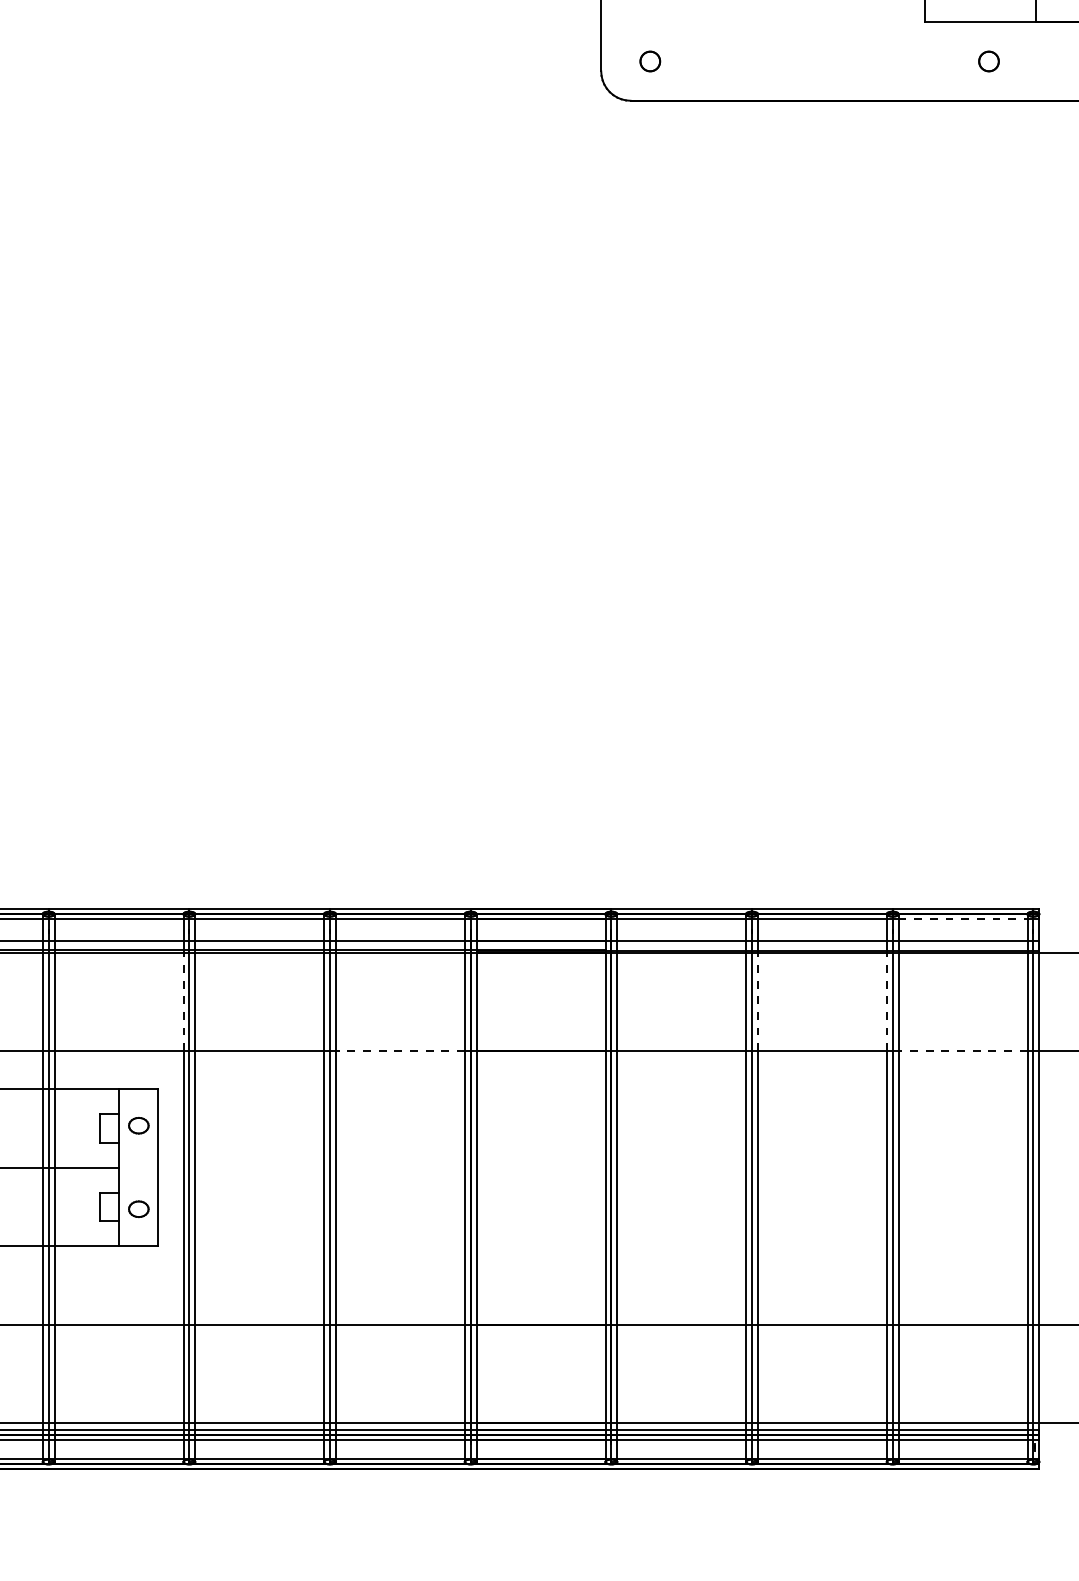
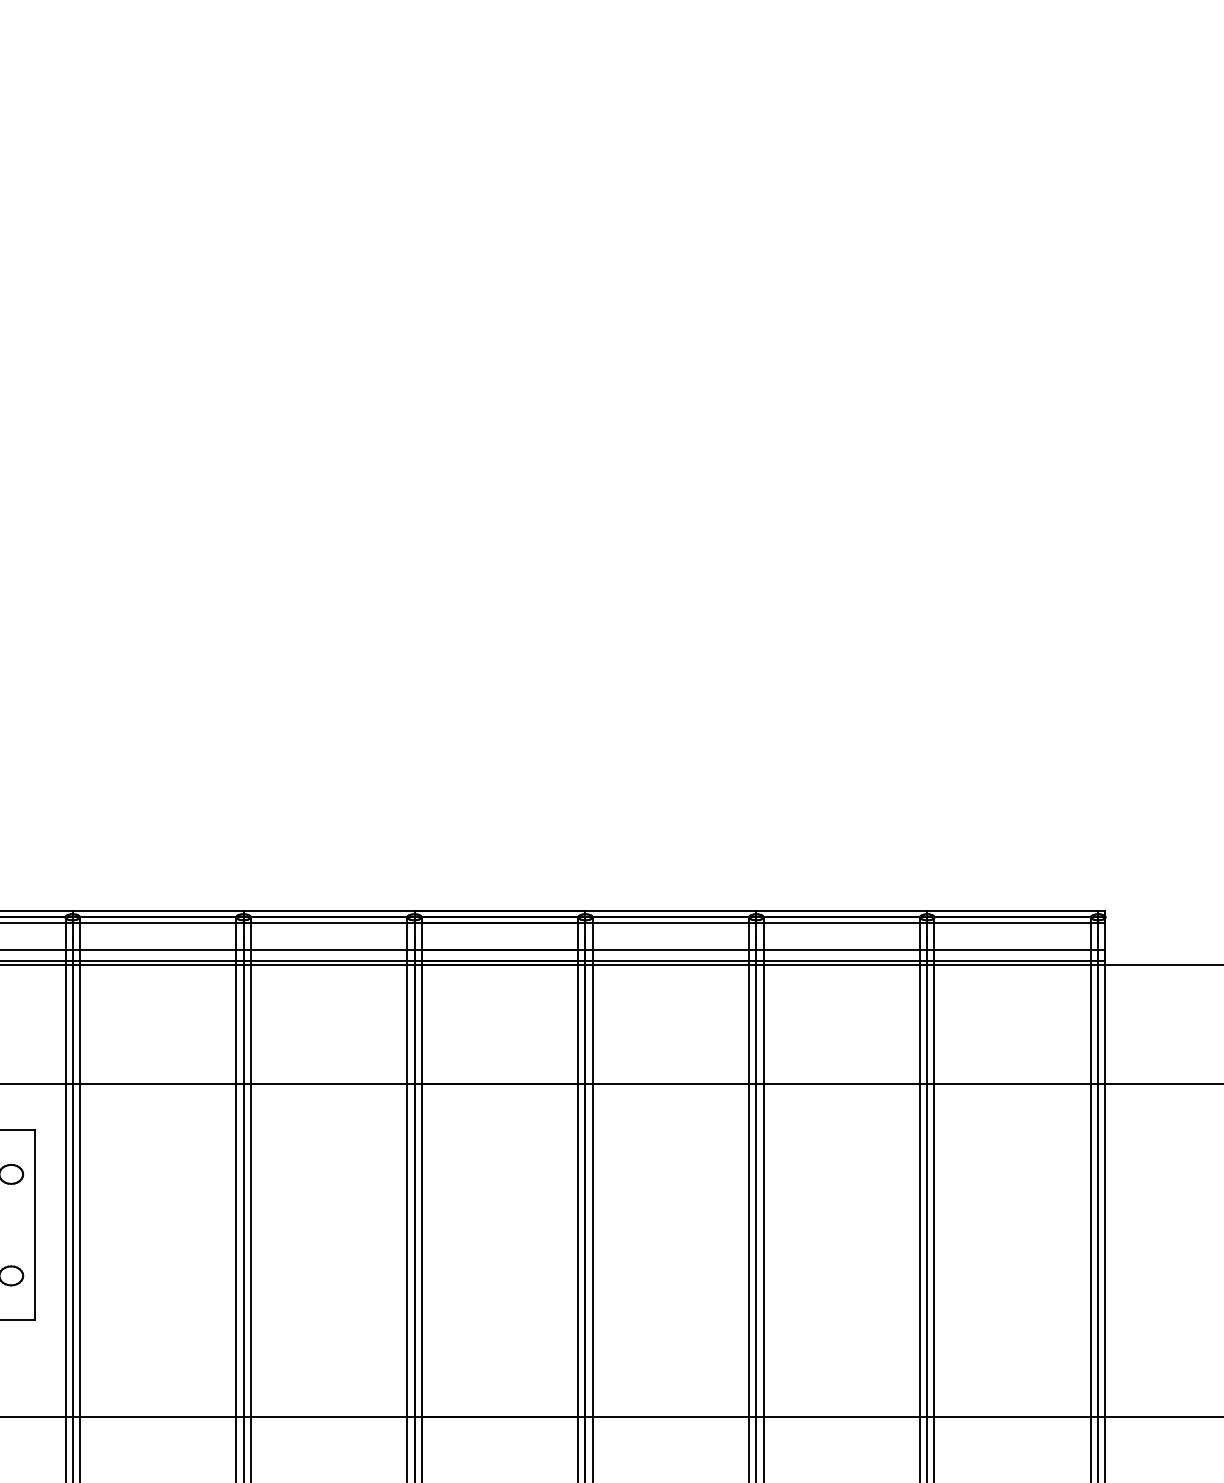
line: (963, 919) -> (1013, 923), dashed -> solid
line: (183, 1002) -> (65, 1024), dashed -> solid
line: (757, 1002) -> (763, 1024), dashed -> solid
line: (886, 1002) -> (919, 1024), dashed -> solid
line: (399, 1051) -> (327, 1084), dashed -> solid
line: (962, 1051) -> (1012, 1084), dashed -> solid

